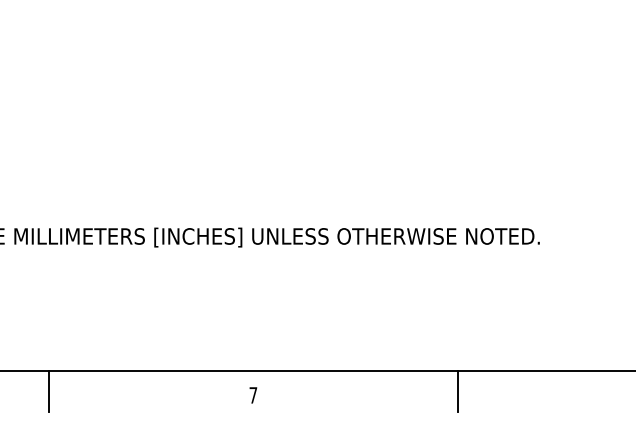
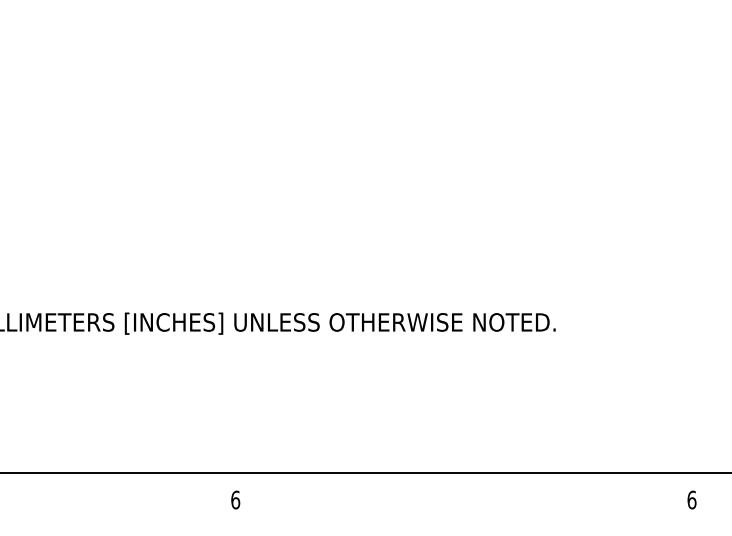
line: (49, 391) -> (7, 495), removed
line: (457, 391) -> (463, 495), removed
text: (253, 394) -> (235, 499), 7 -> 6

